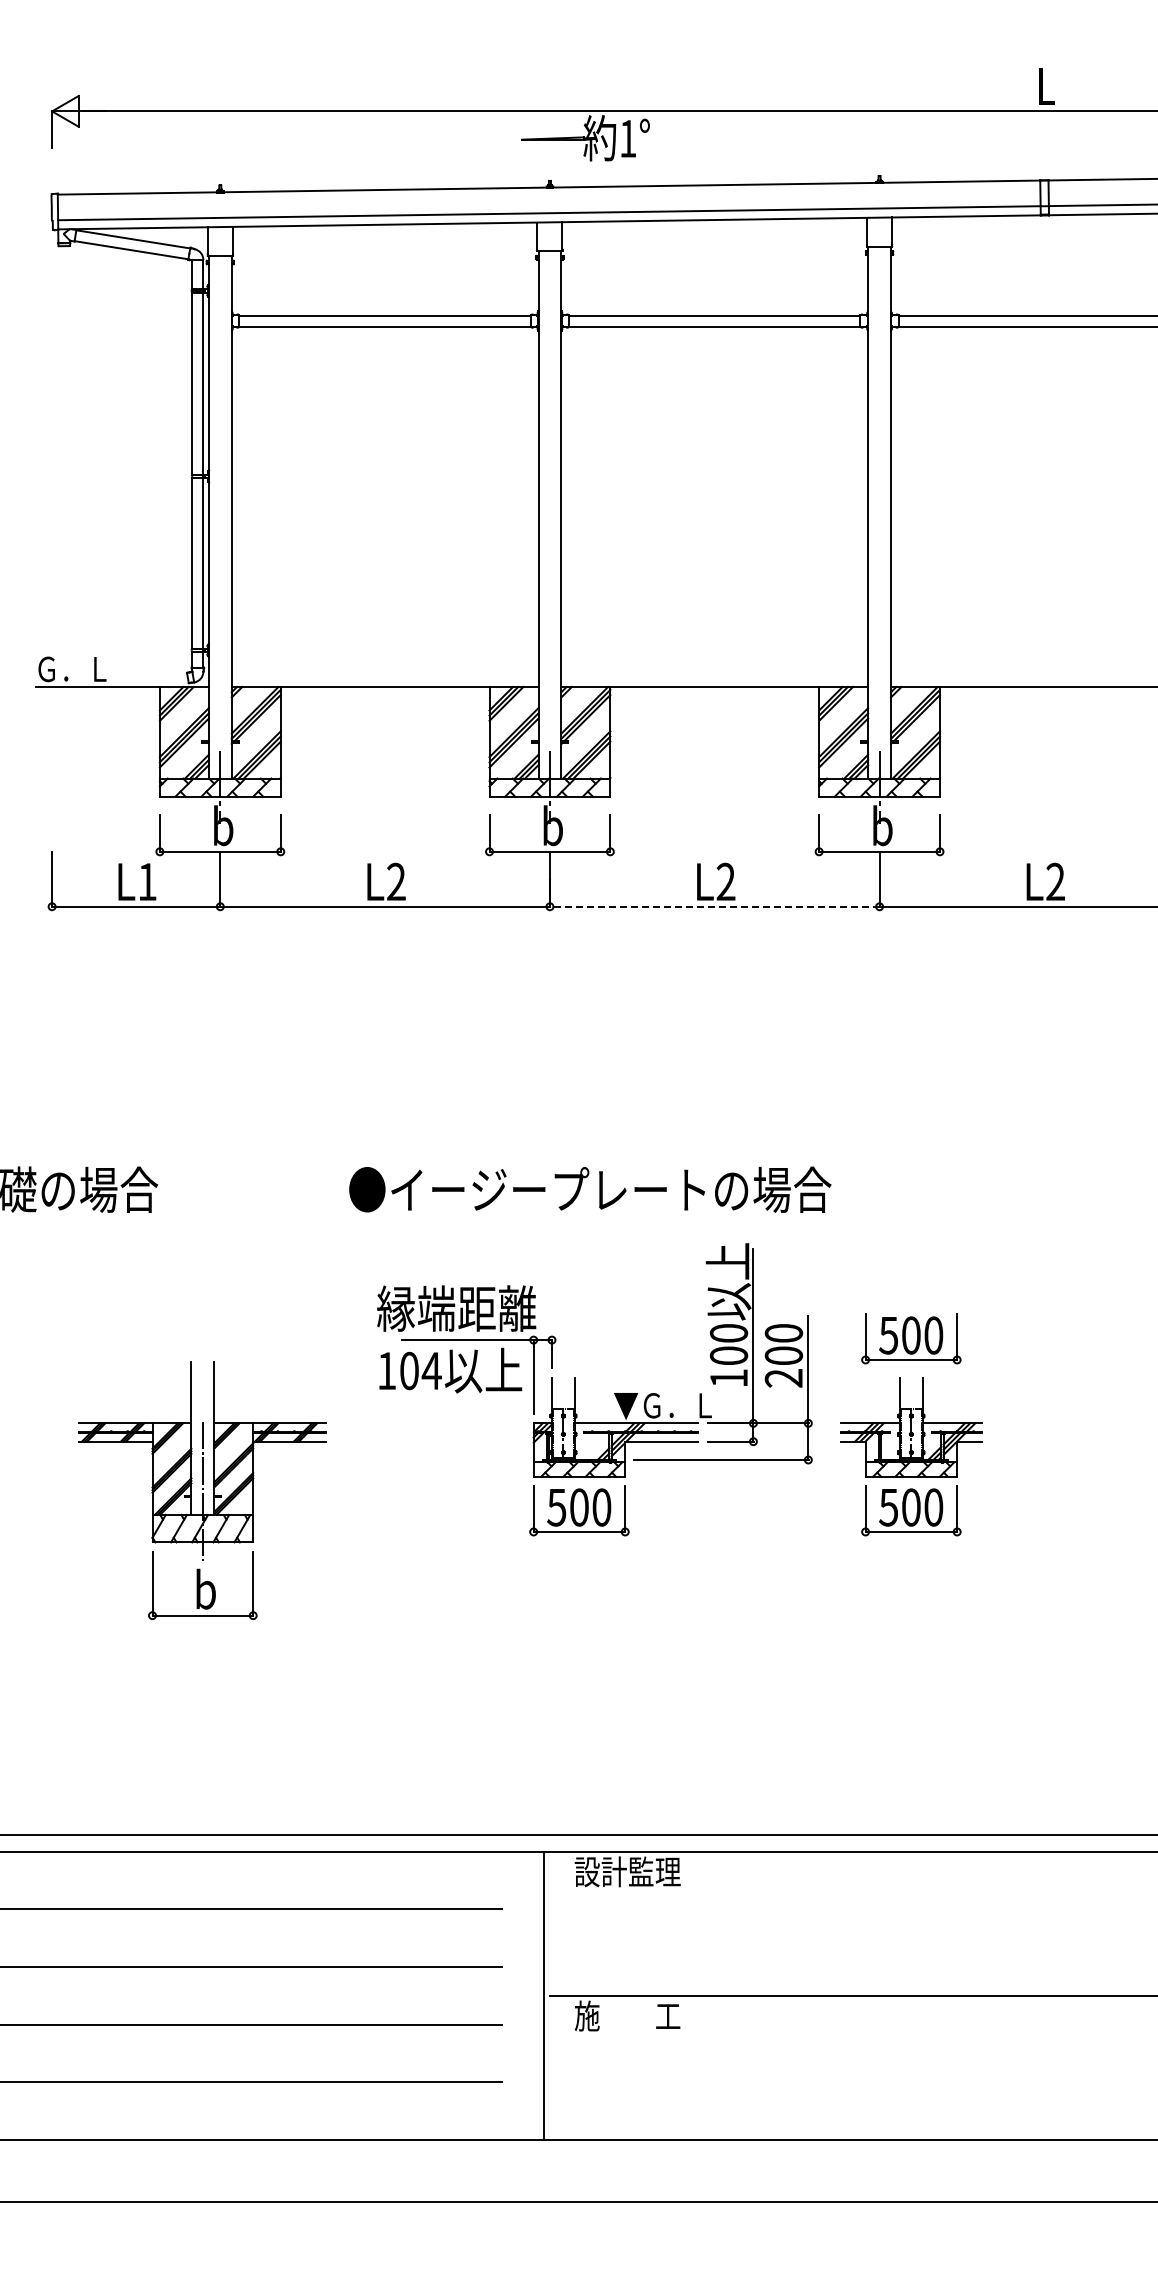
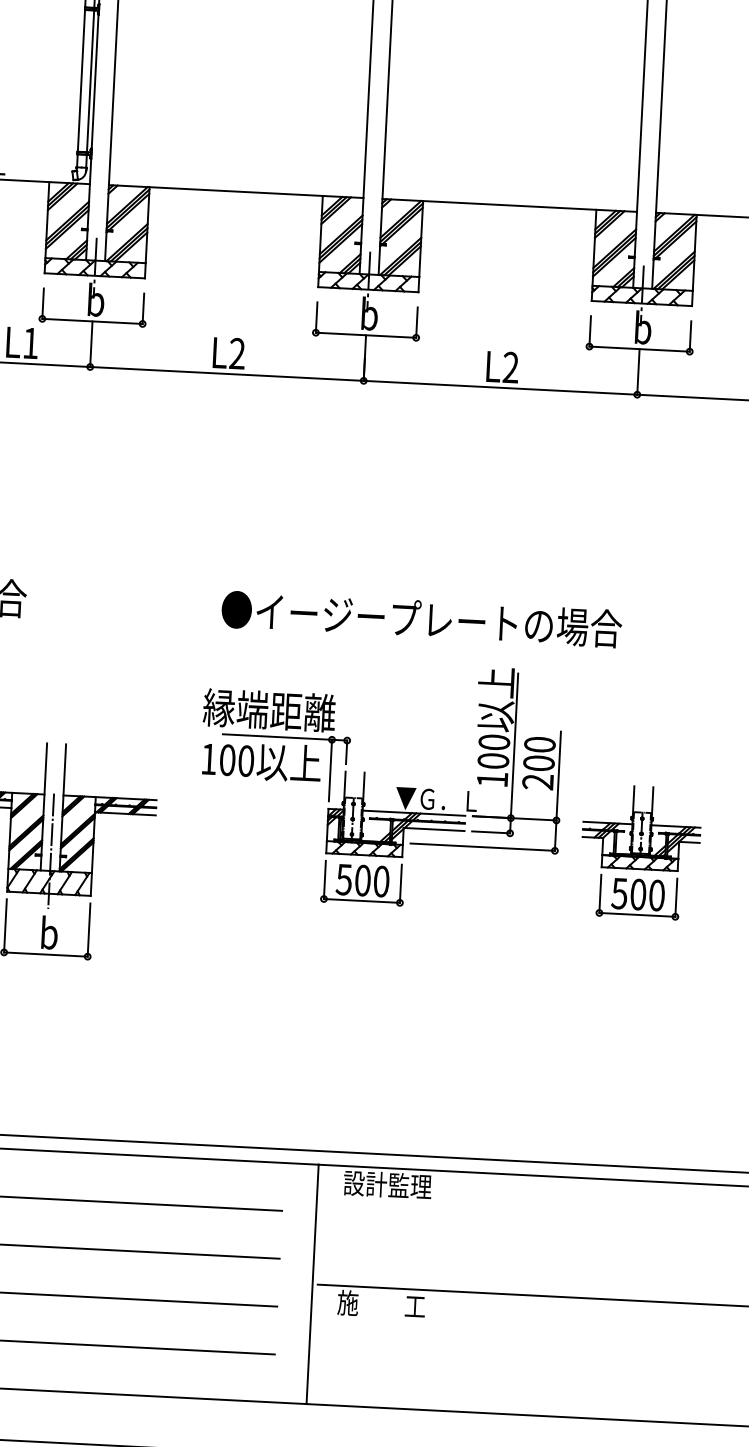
line: (714, 906) -> (500, 387), dashed -> solid
text: (590, 1189) -> (422, 619), moved
part: (911, 1338) -> (645, 754), removed
text: (431, 1370) -> (245, 760), 104 -> 100

